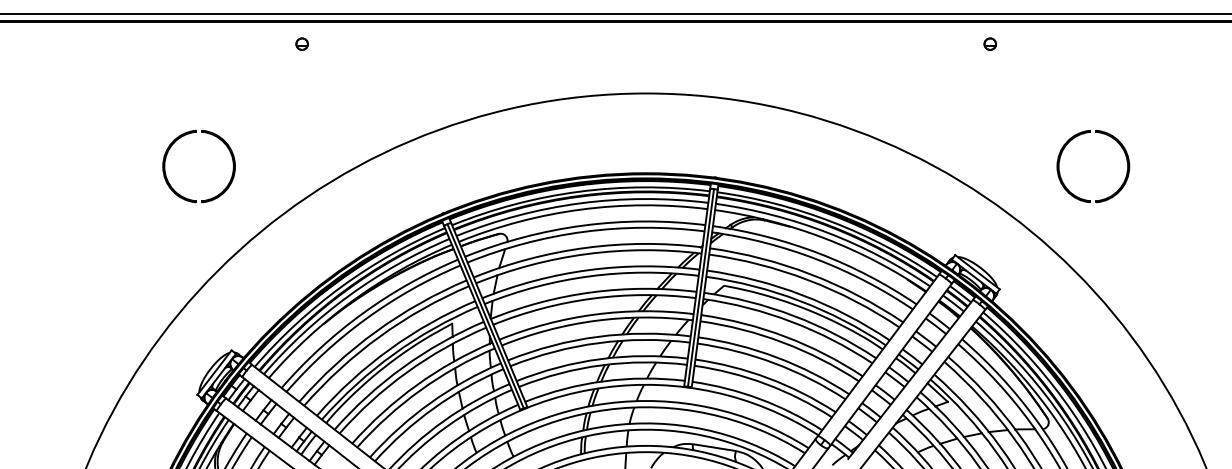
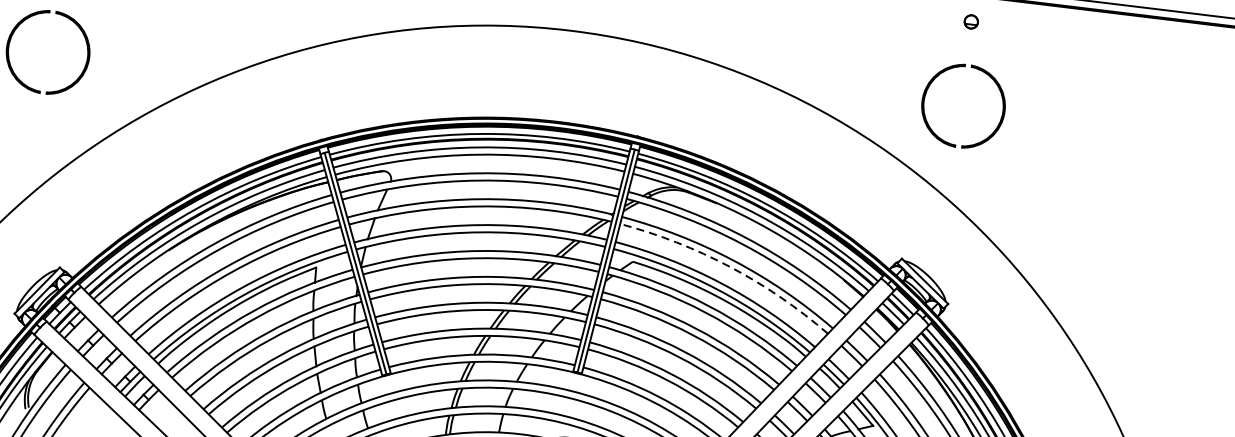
part: (1124, 154) -> (1000, 96), moved
arc: (808, 280) -> (730, 267), solid -> dashed

